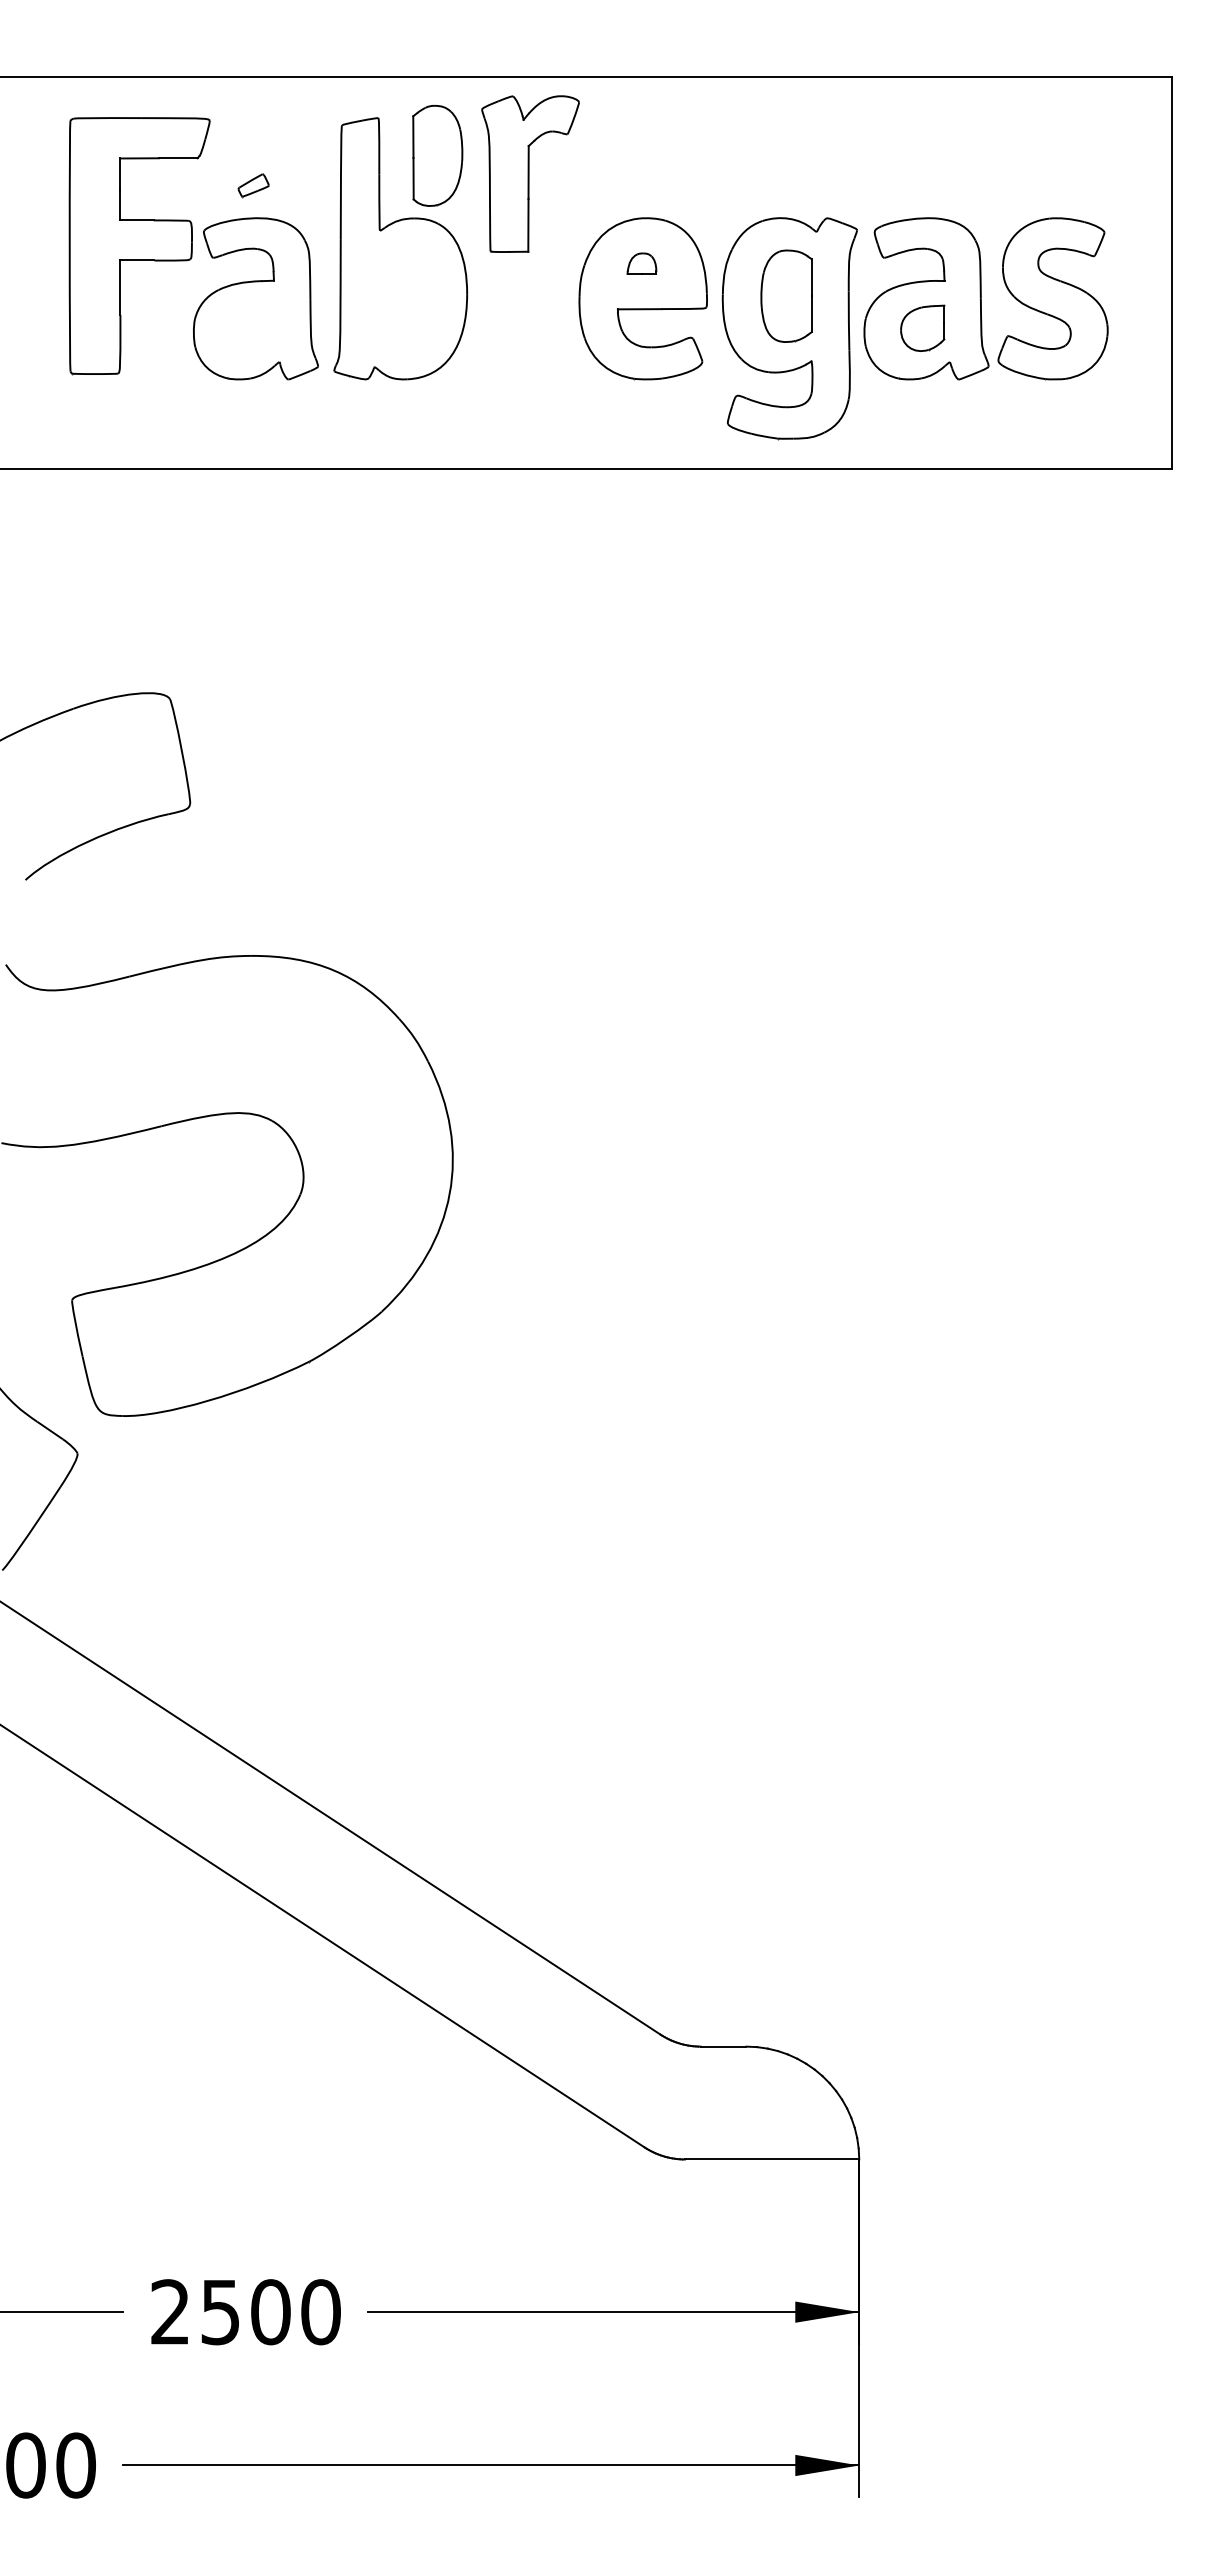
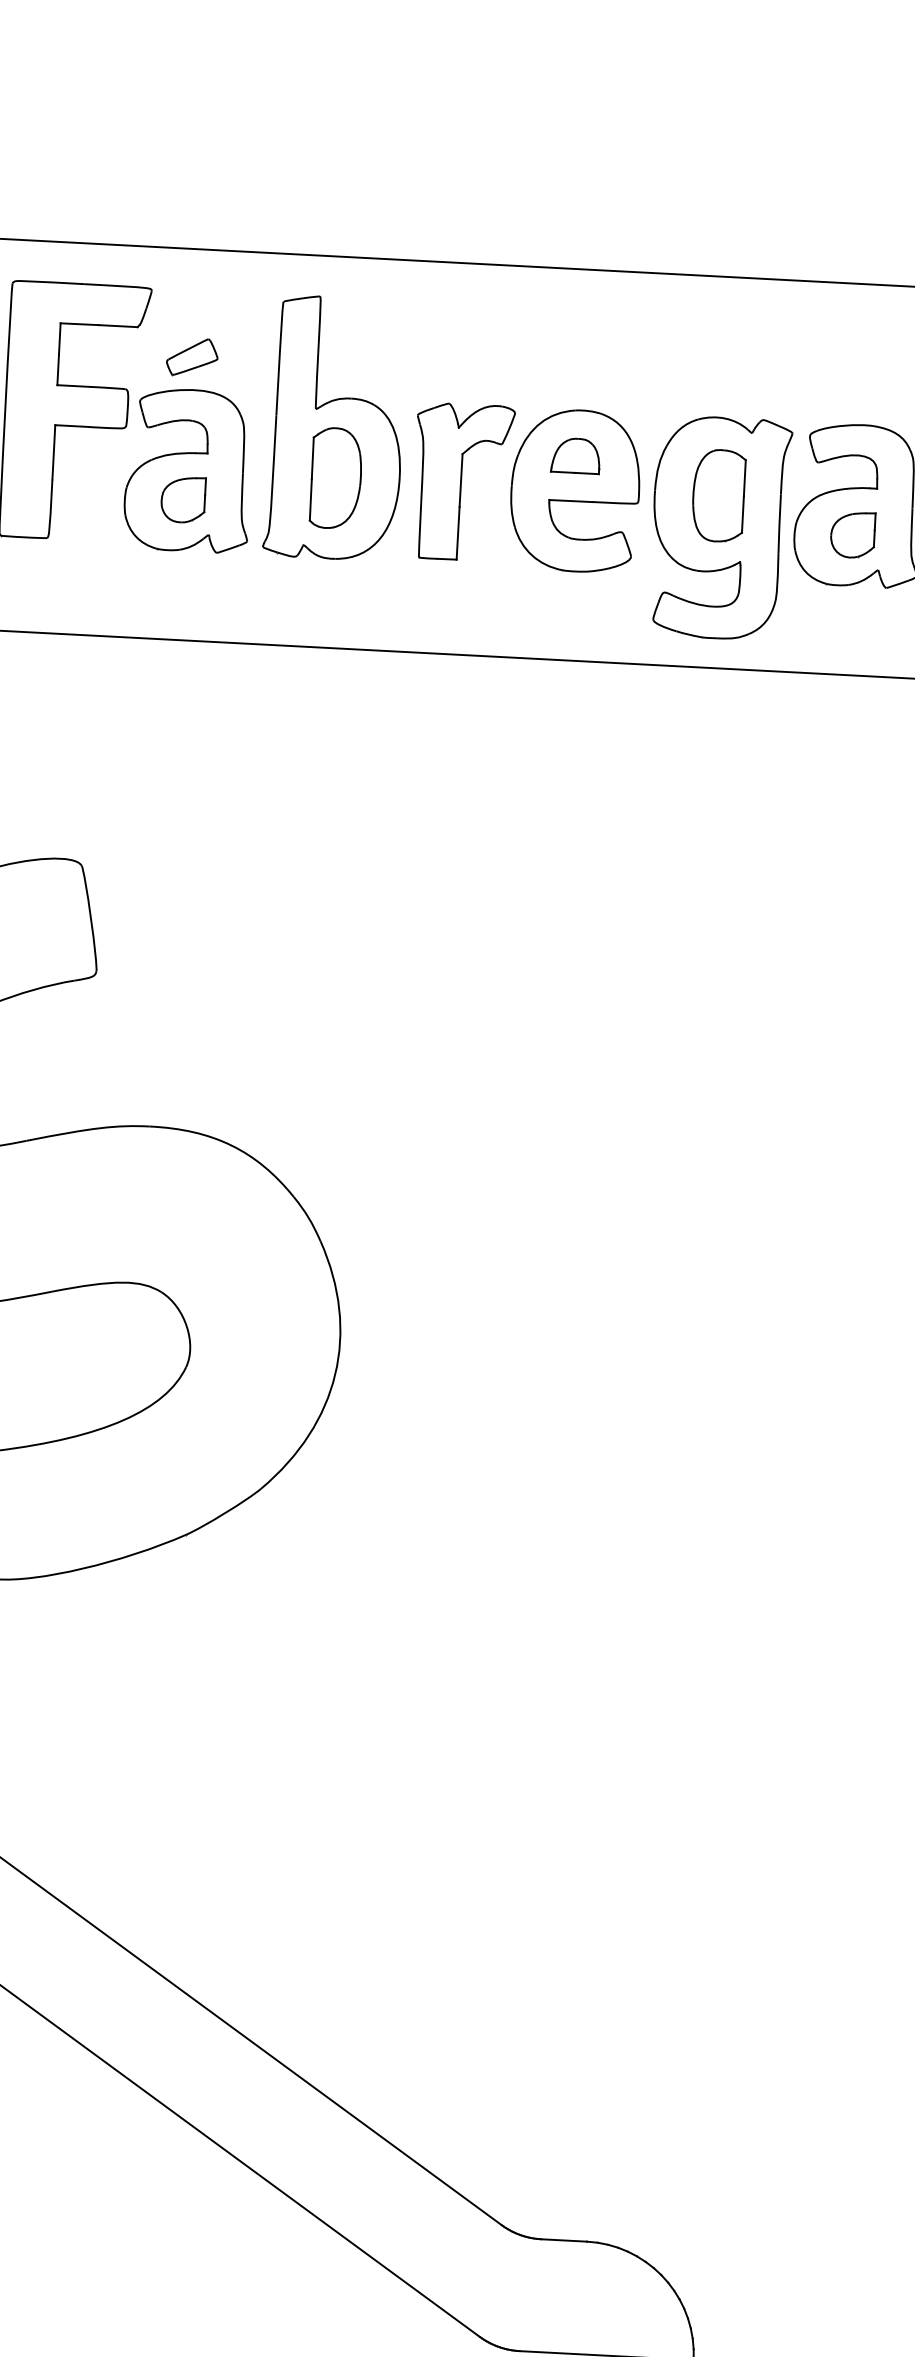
part: (437, 155) -> (335, 477), moved
part: (530, 173) -> (462, 481), moved
part: (253, 185) -> (192, 357), size x1.67
part: (641, 263) -> (575, 455), size x1.67
part: (251, 327) -> (182, 498), added

